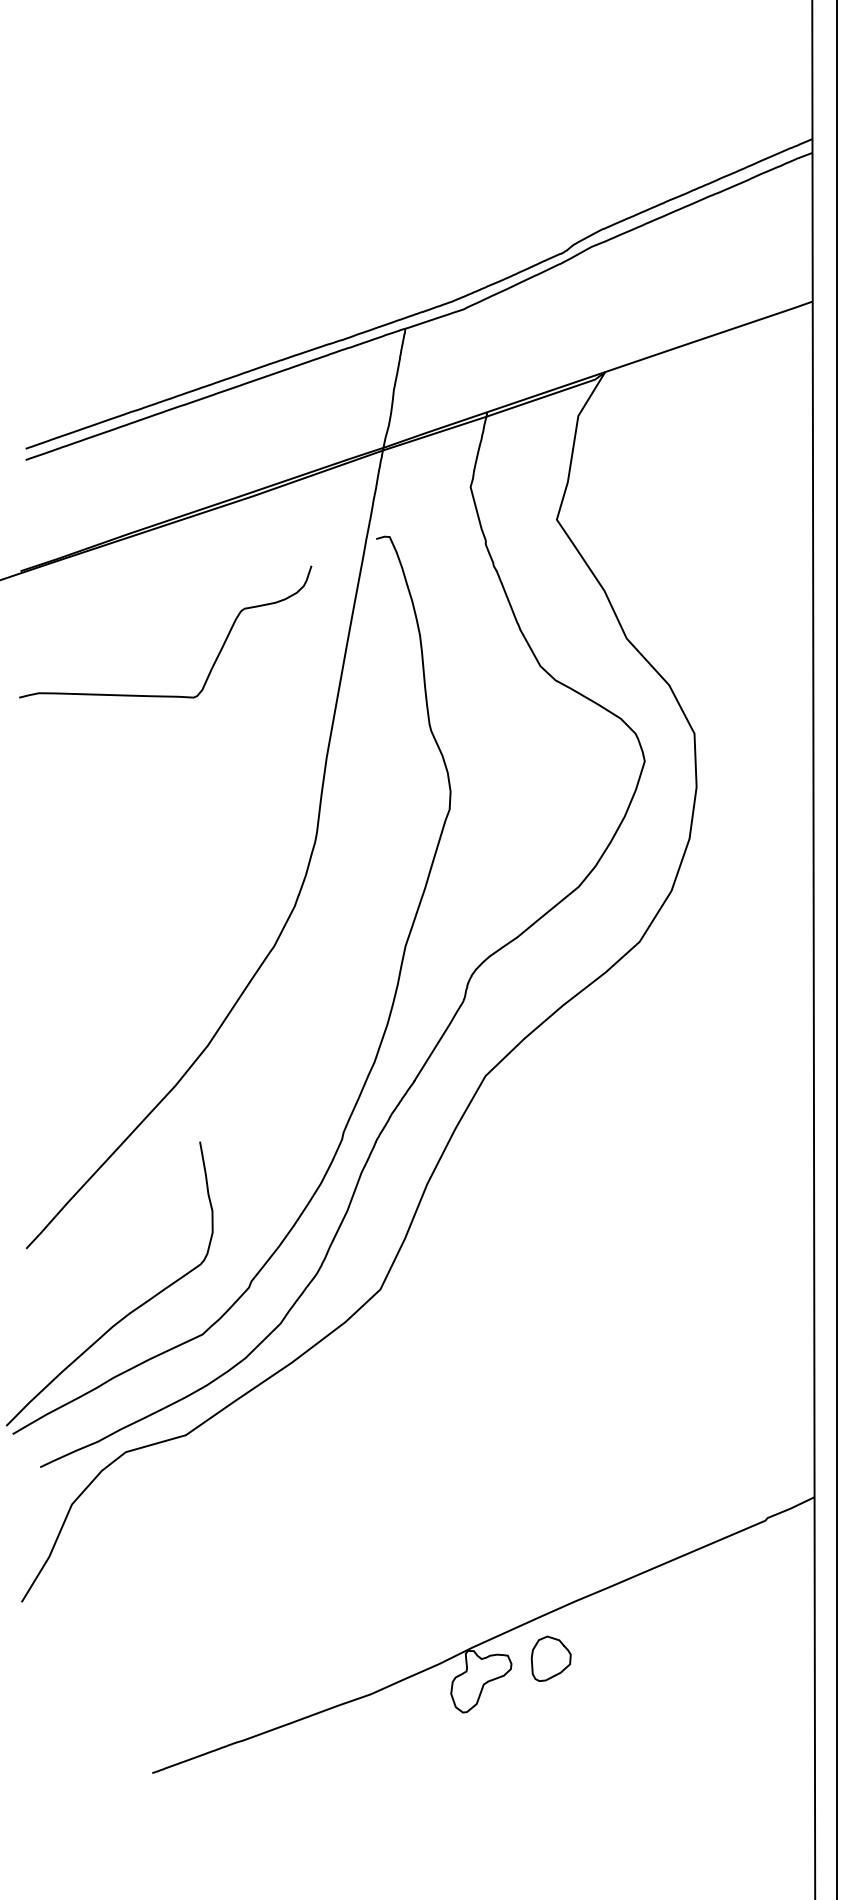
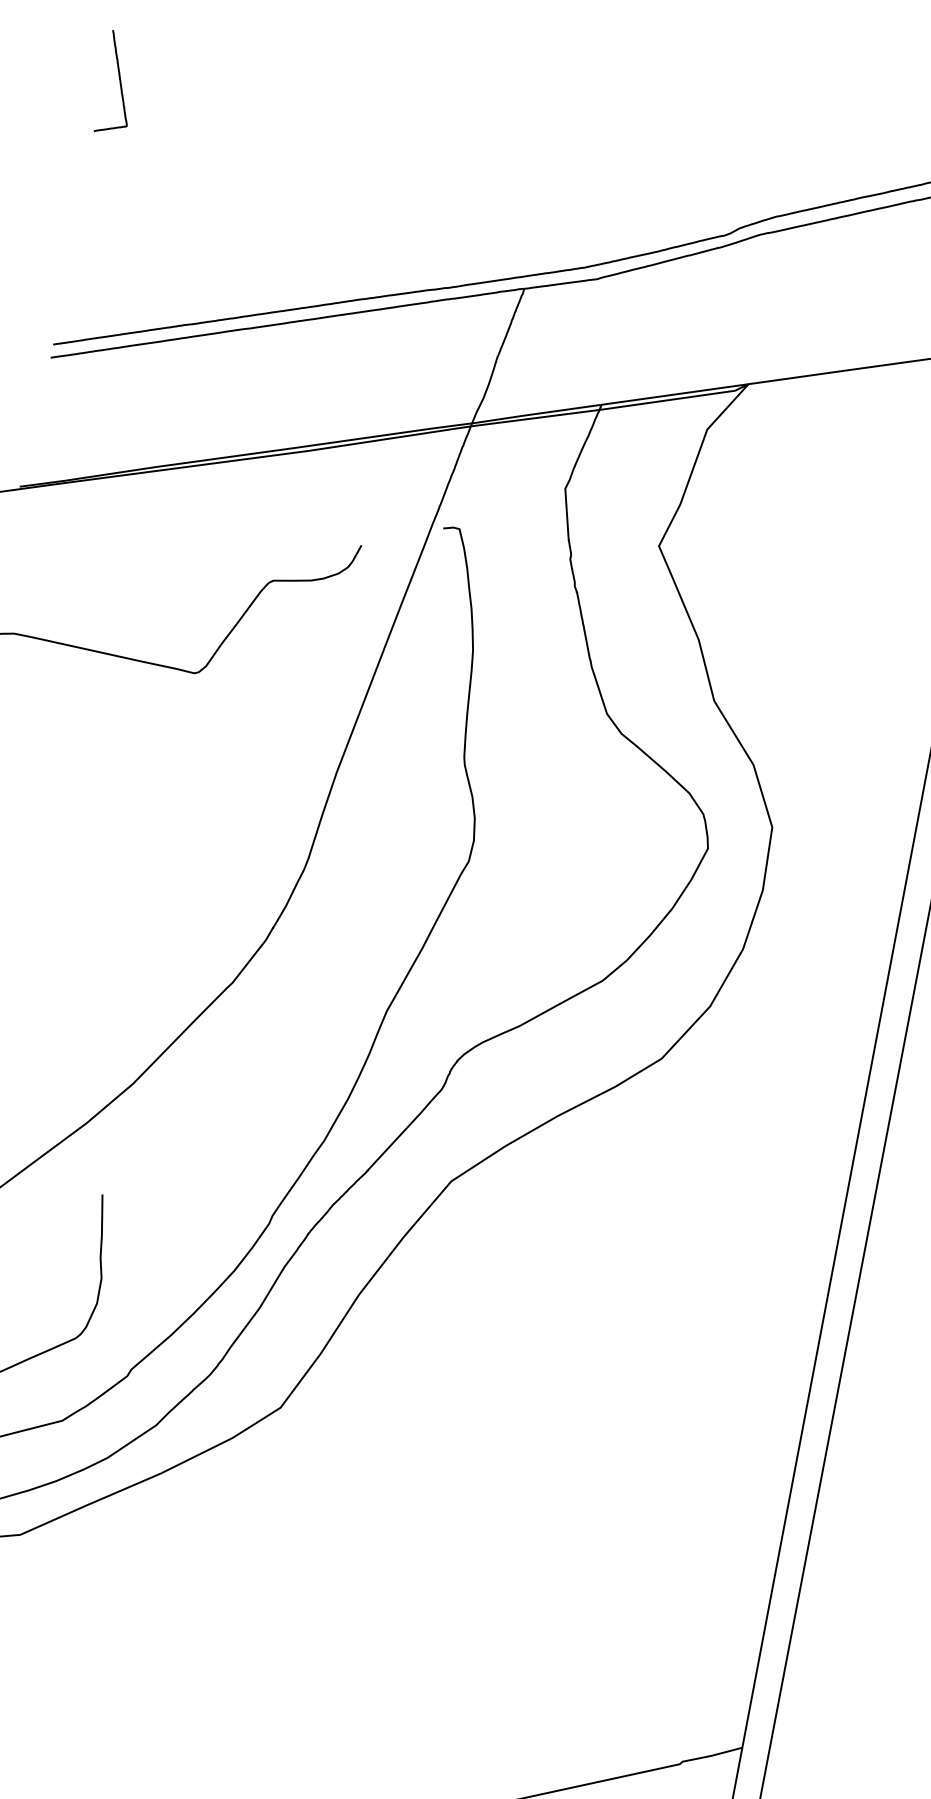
curve: (39, 223) -> (119, 83), added

